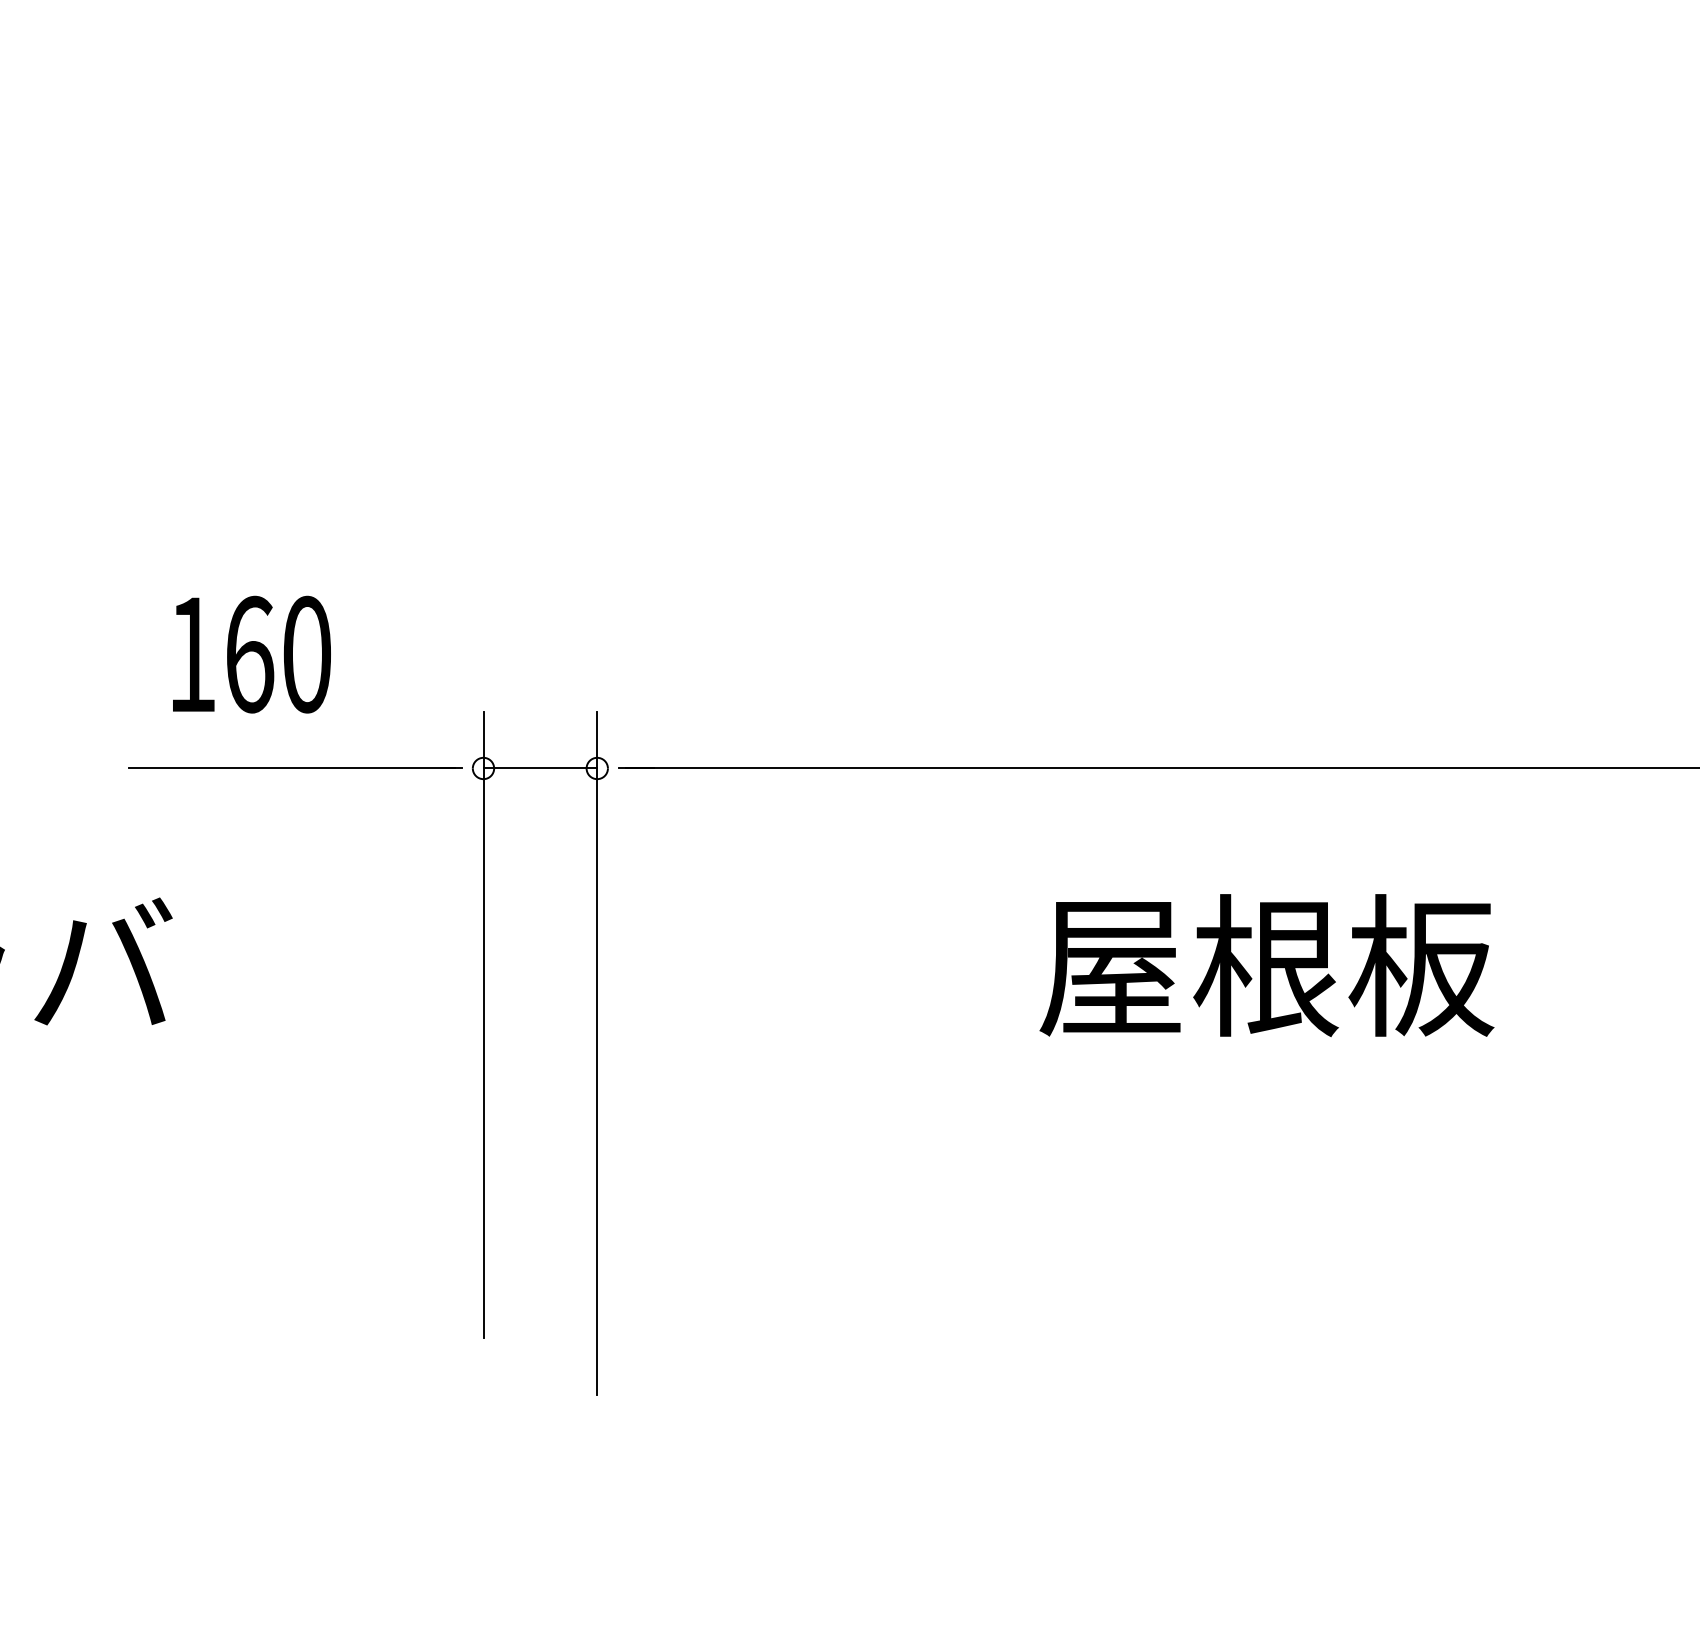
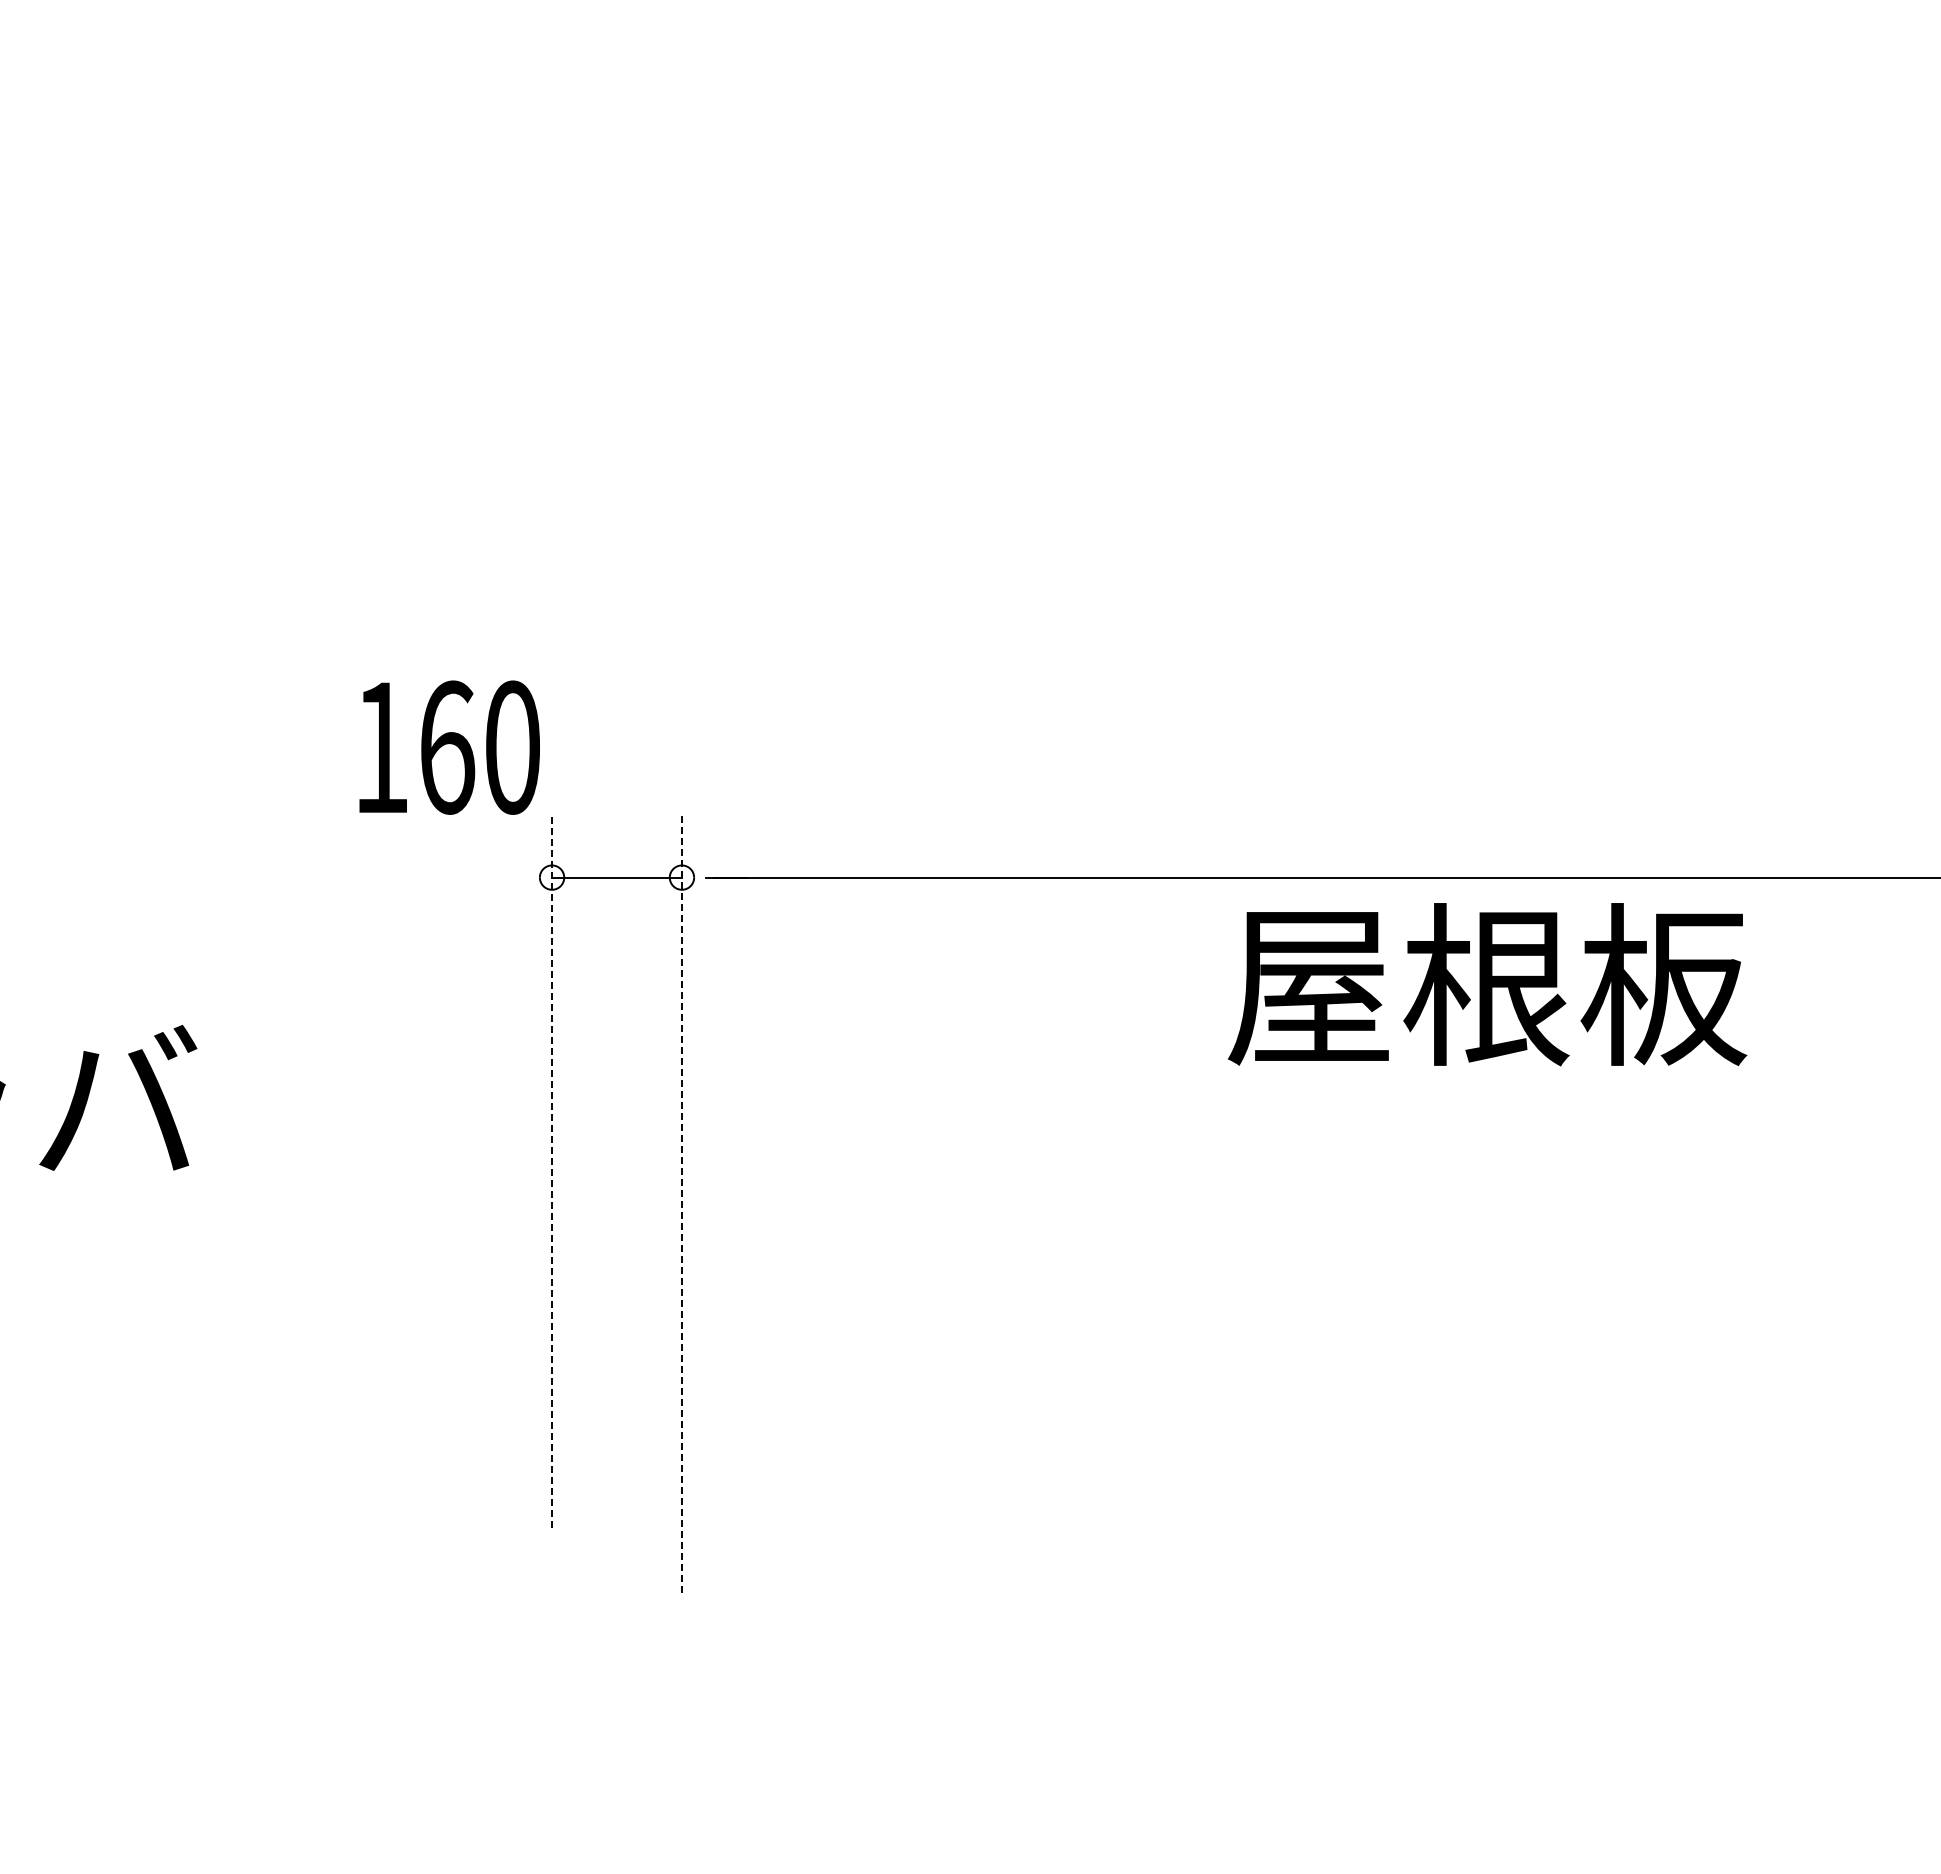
text: (251, 654) -> (449, 747), moved
line: (295, 768) -> (337, 877), removed
text: (1266, 965) -> (1487, 984), moved
line: (483, 1025) -> (552, 1170), solid -> dashed
line: (596, 1053) -> (681, 1202), solid -> dashed

